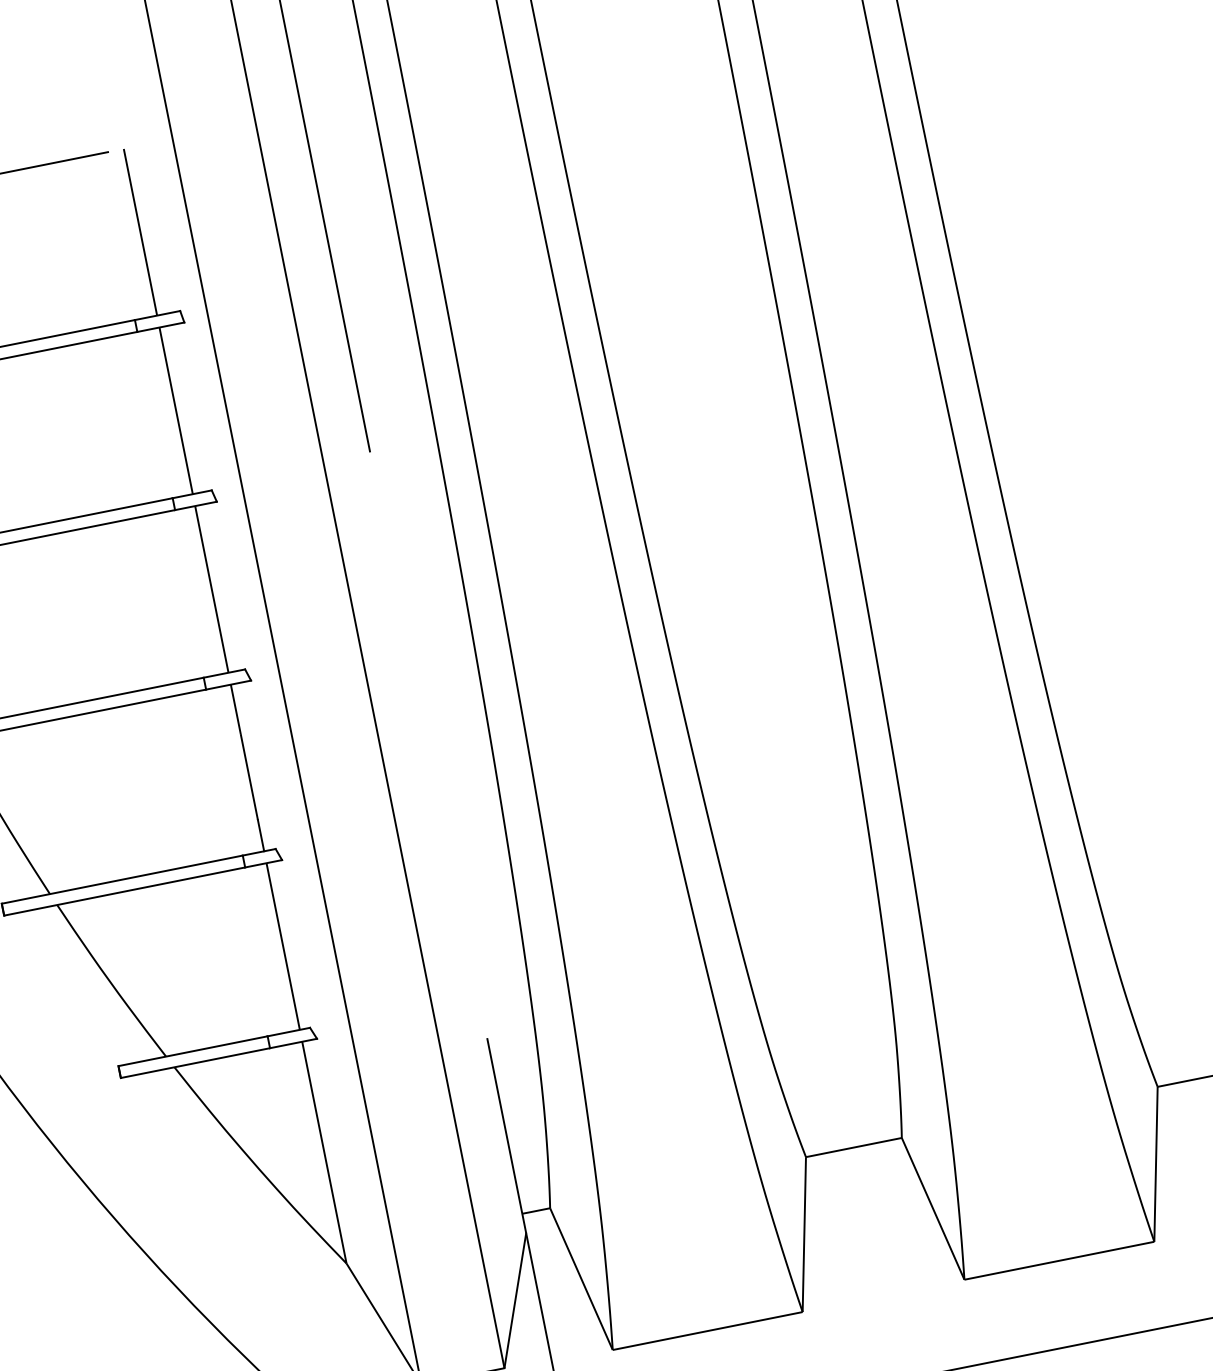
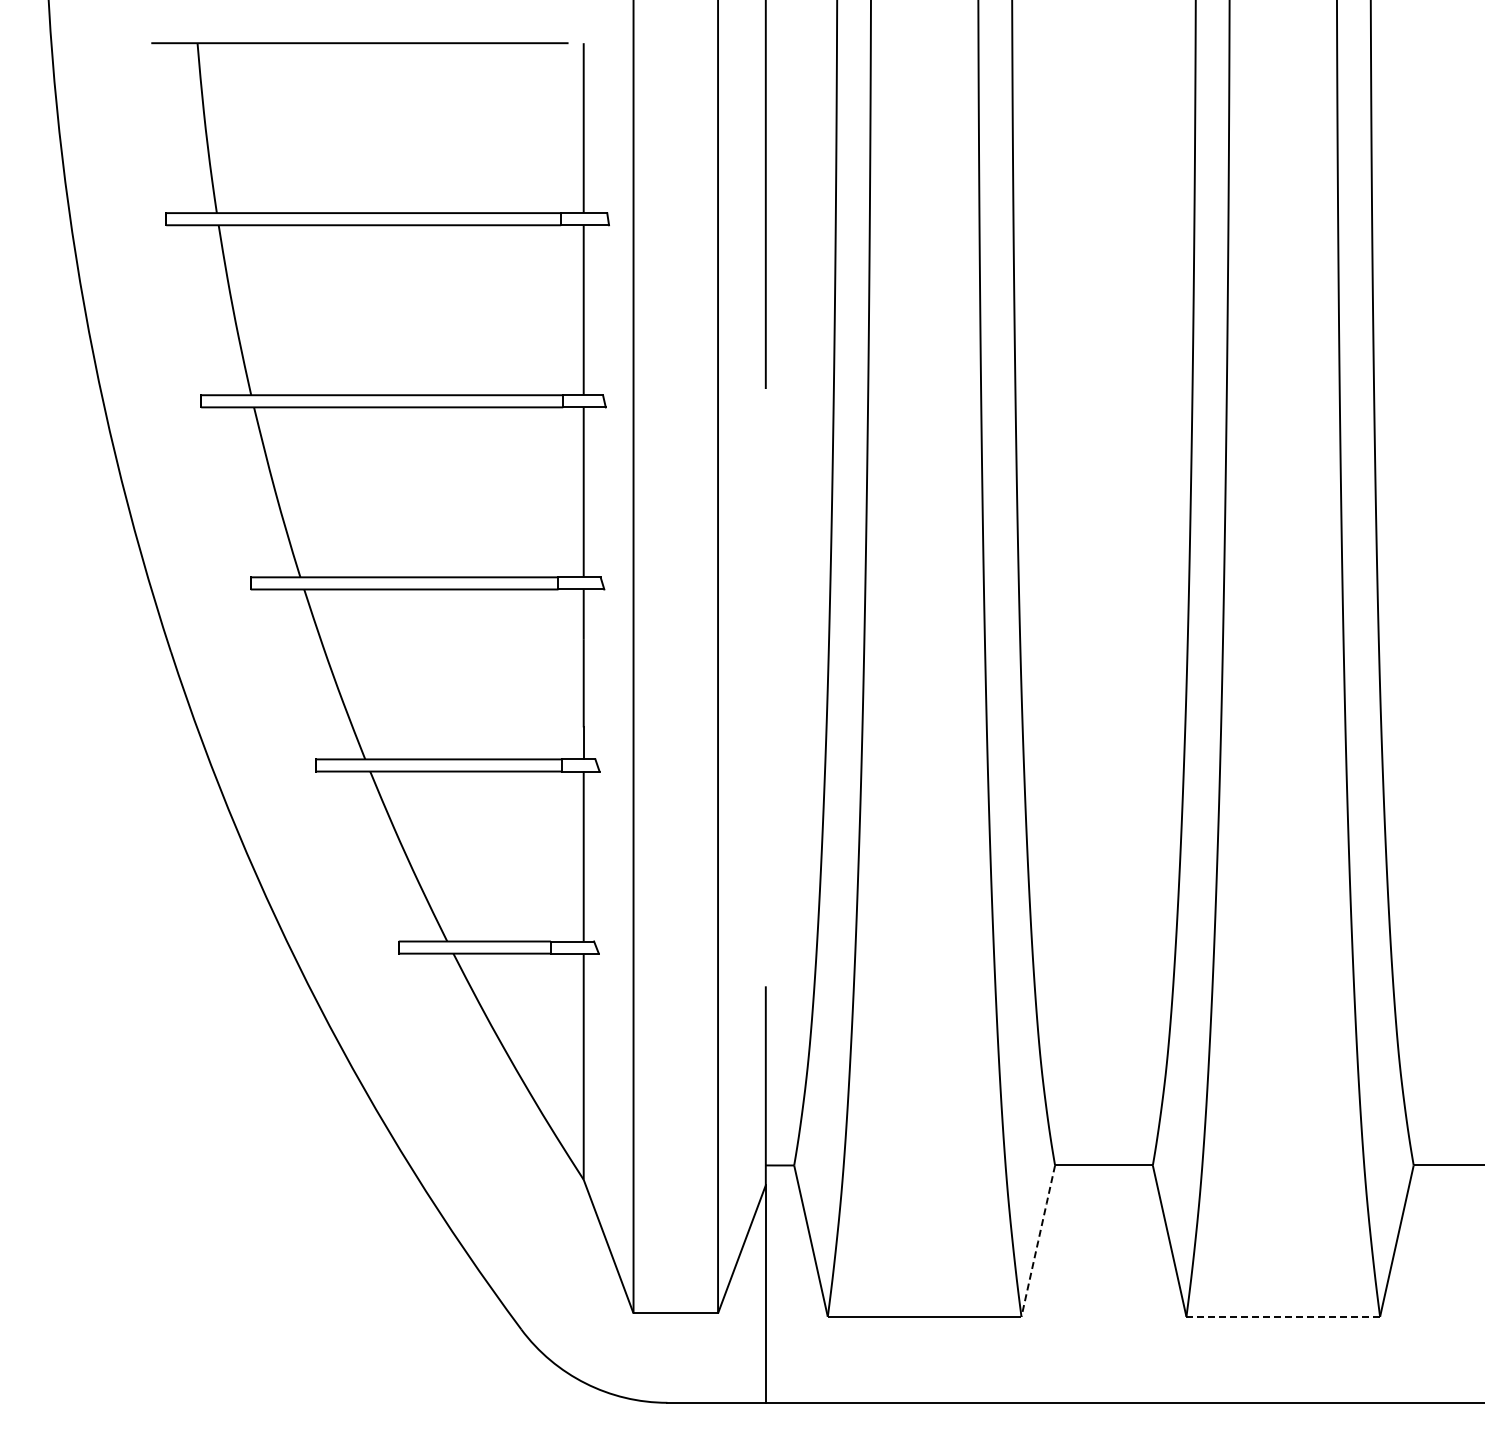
line: (804, 1233) -> (1038, 1240), solid -> dashed
line: (1058, 1260) -> (1282, 1316), solid -> dashed

